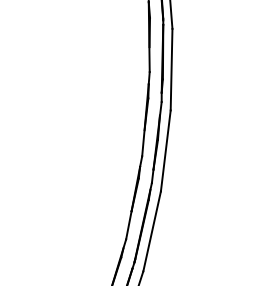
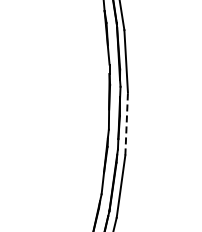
line: (165, 150) -> (126, 123), solid -> dashed

